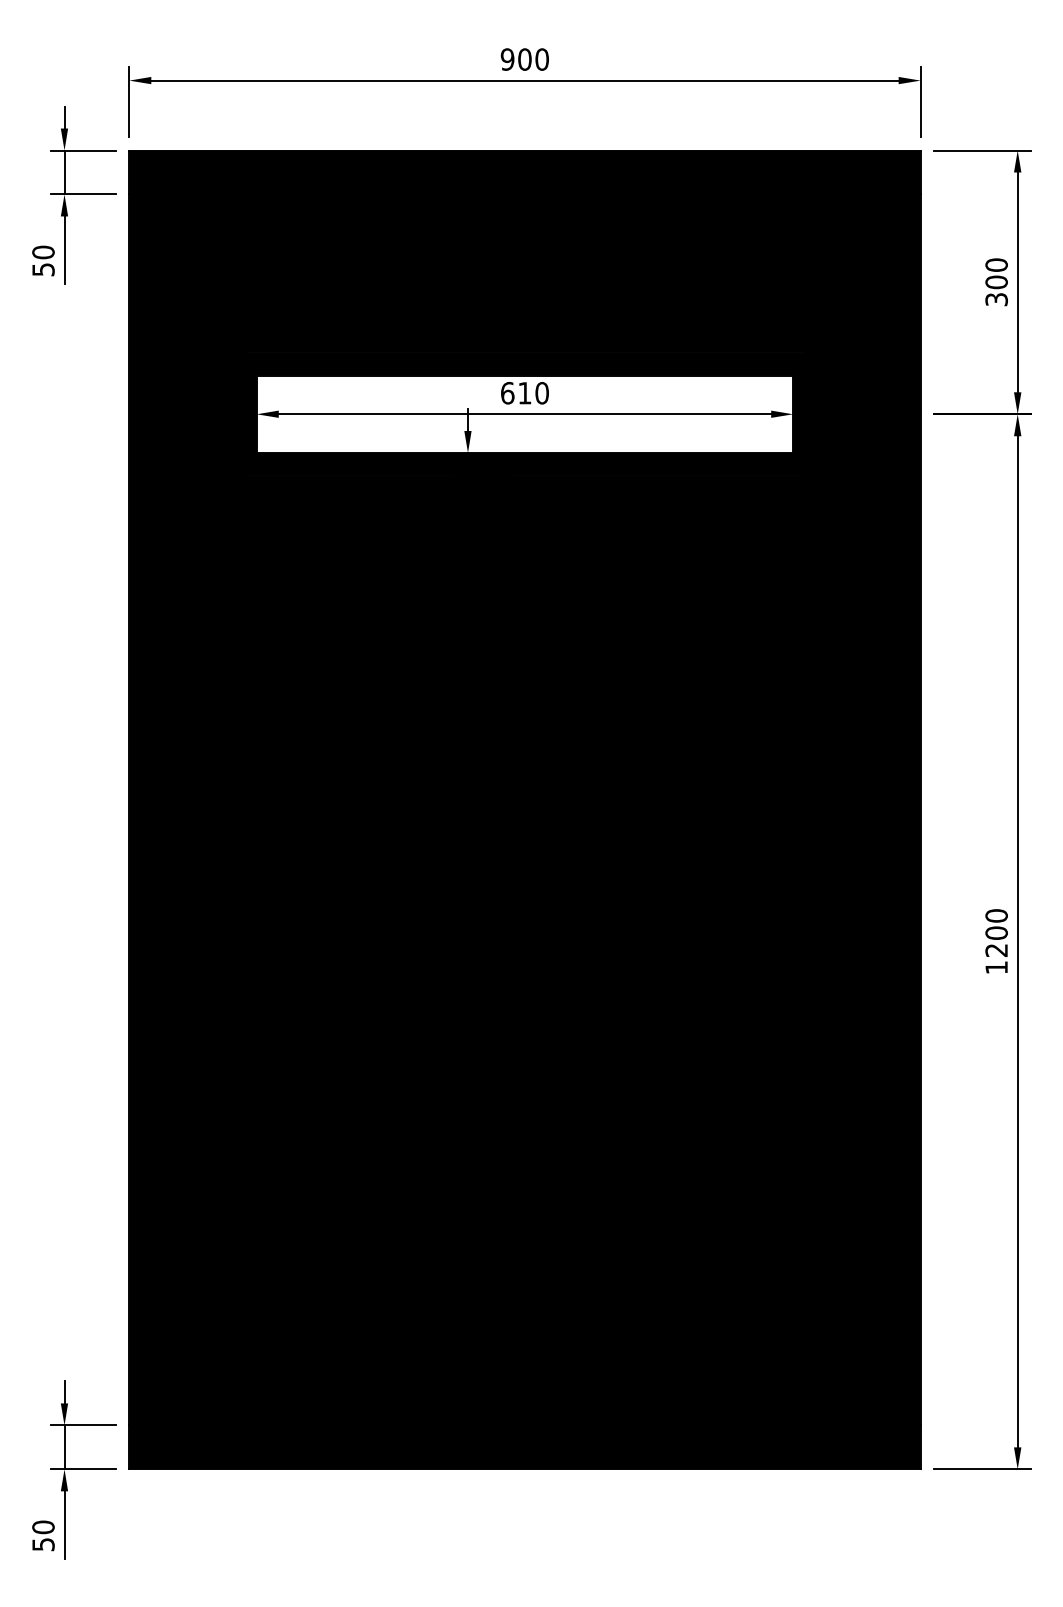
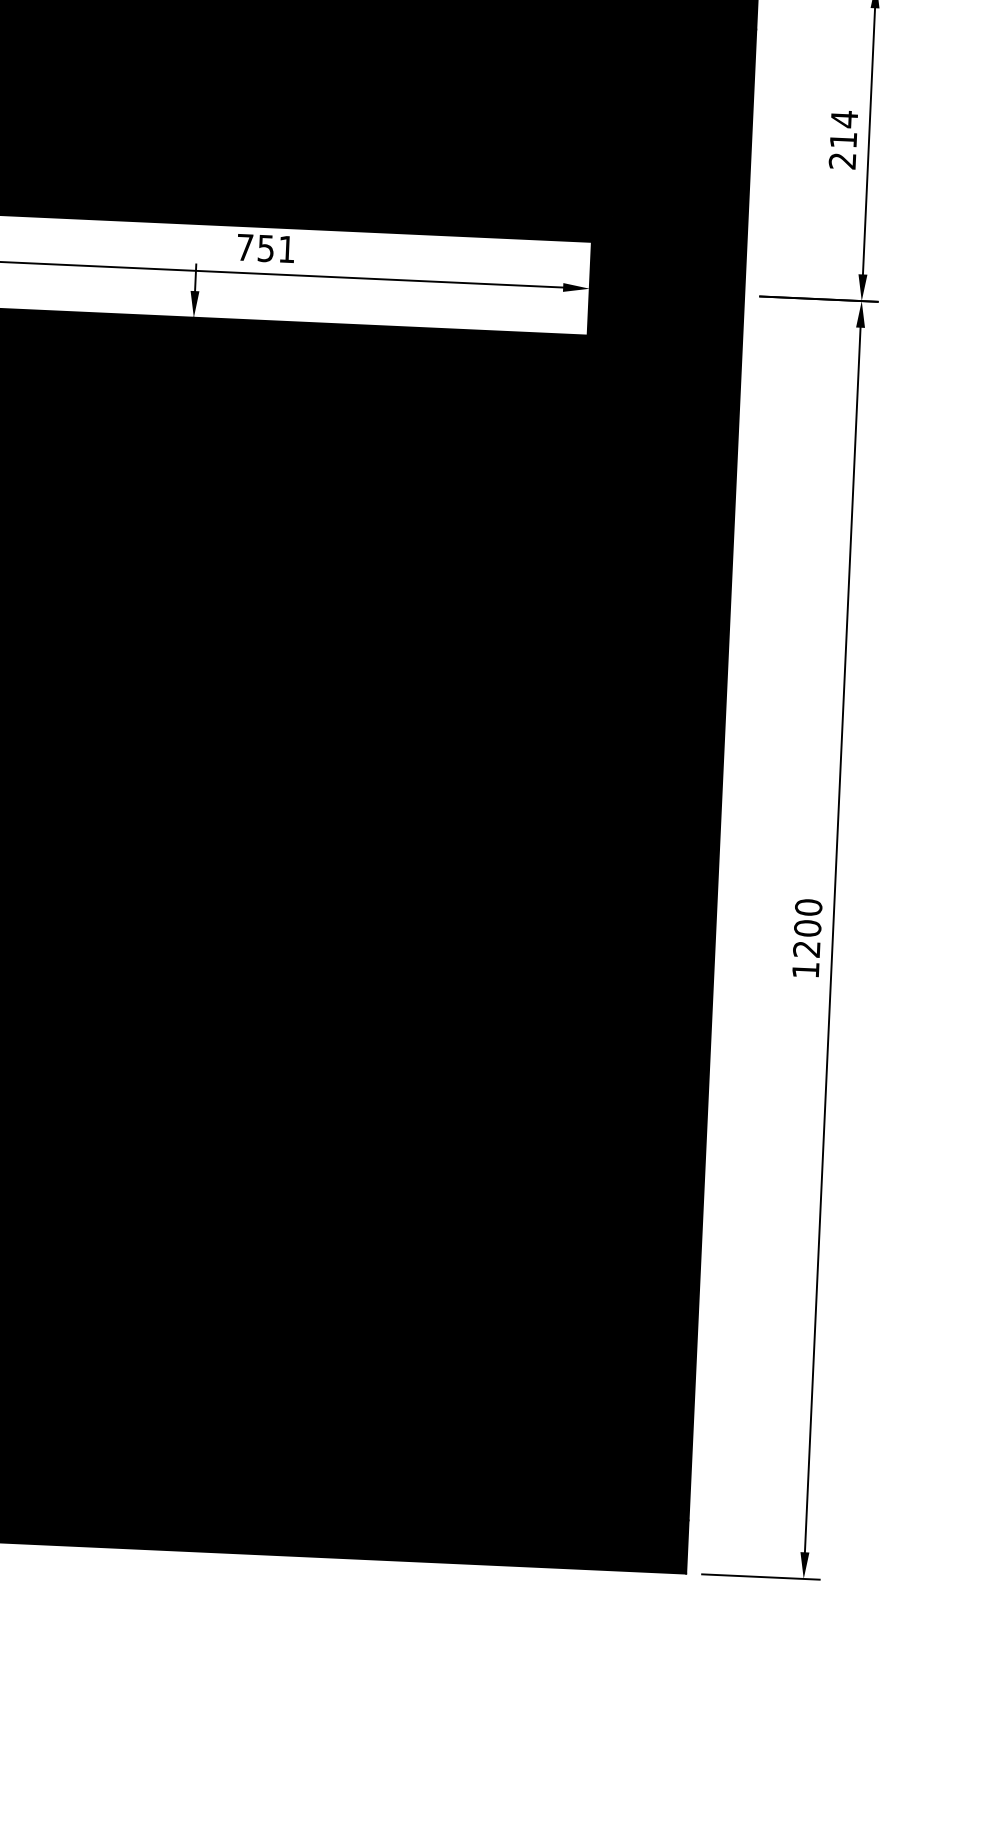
text: (996, 282) -> (843, 140), 300 -> 214
text: (524, 392) -> (265, 247), 610 -> 751

